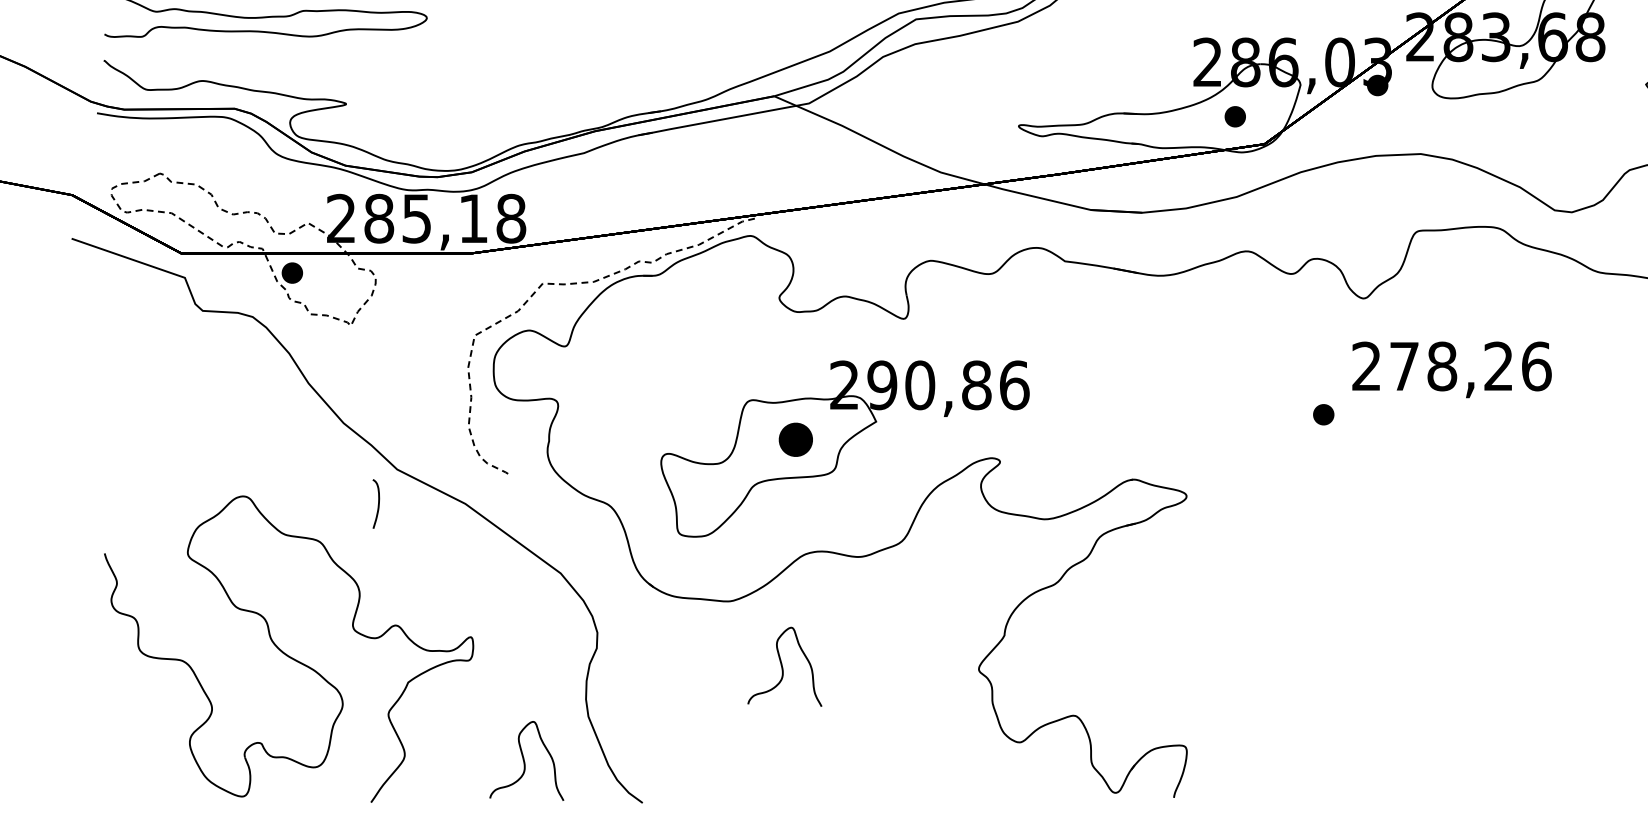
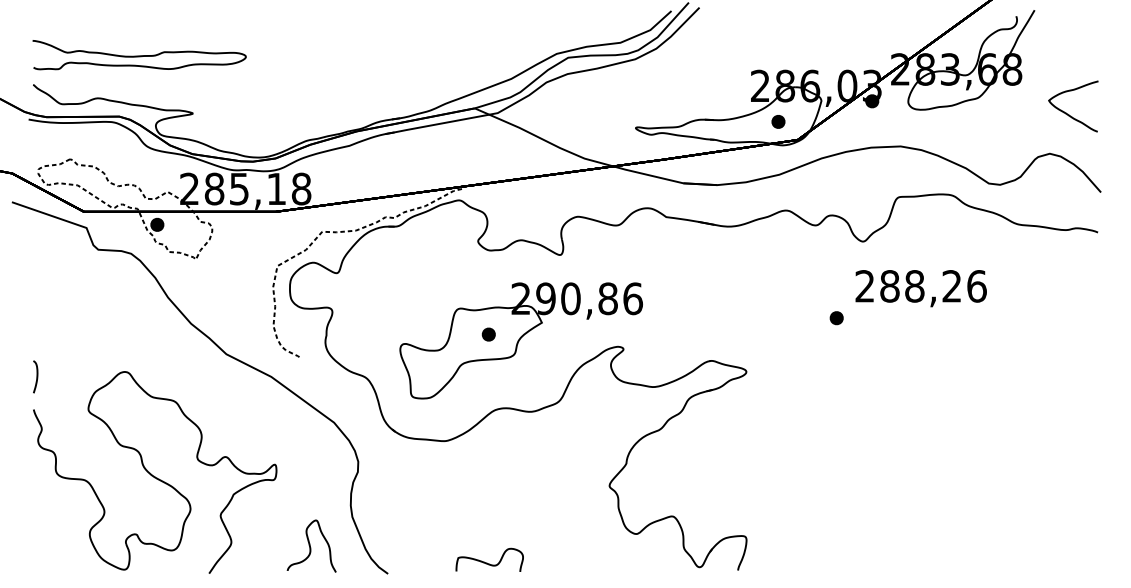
text: (1403, 366) -> (889, 286), 278,26 -> 288,26
part: (795, 439) -> (488, 334), size x0.62
curve: (377, 503) -> (36, 376), moved
curve: (782, 665) -> (480, 483), removed
curve: (793, 785) -> (487, 562), added

